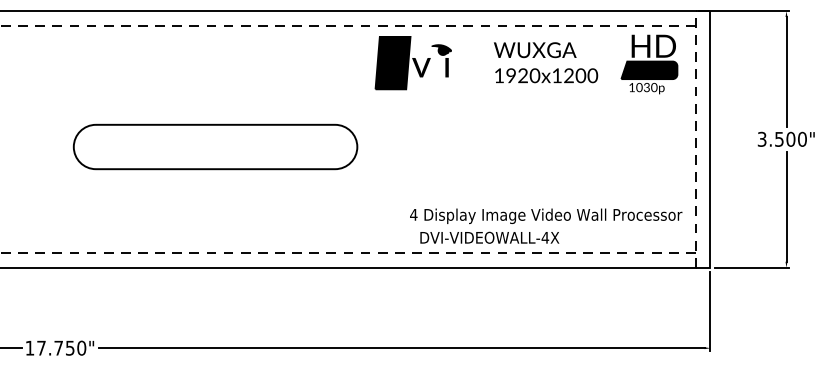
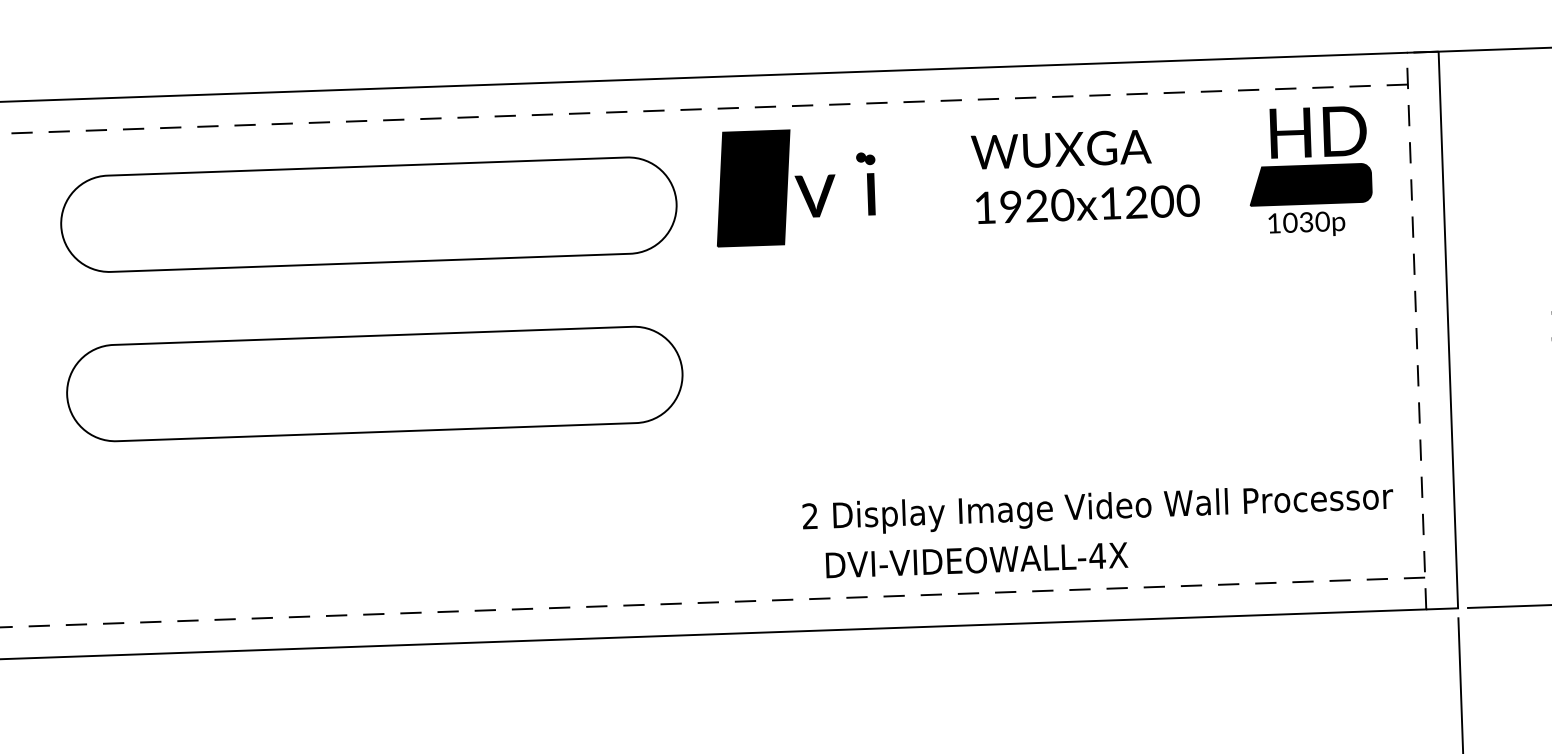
fill: (441, 49) -> (857, 155), removed
part: (215, 68) -> (368, 213), added
text: (413, 214) -> (809, 515), 4 -> 2

